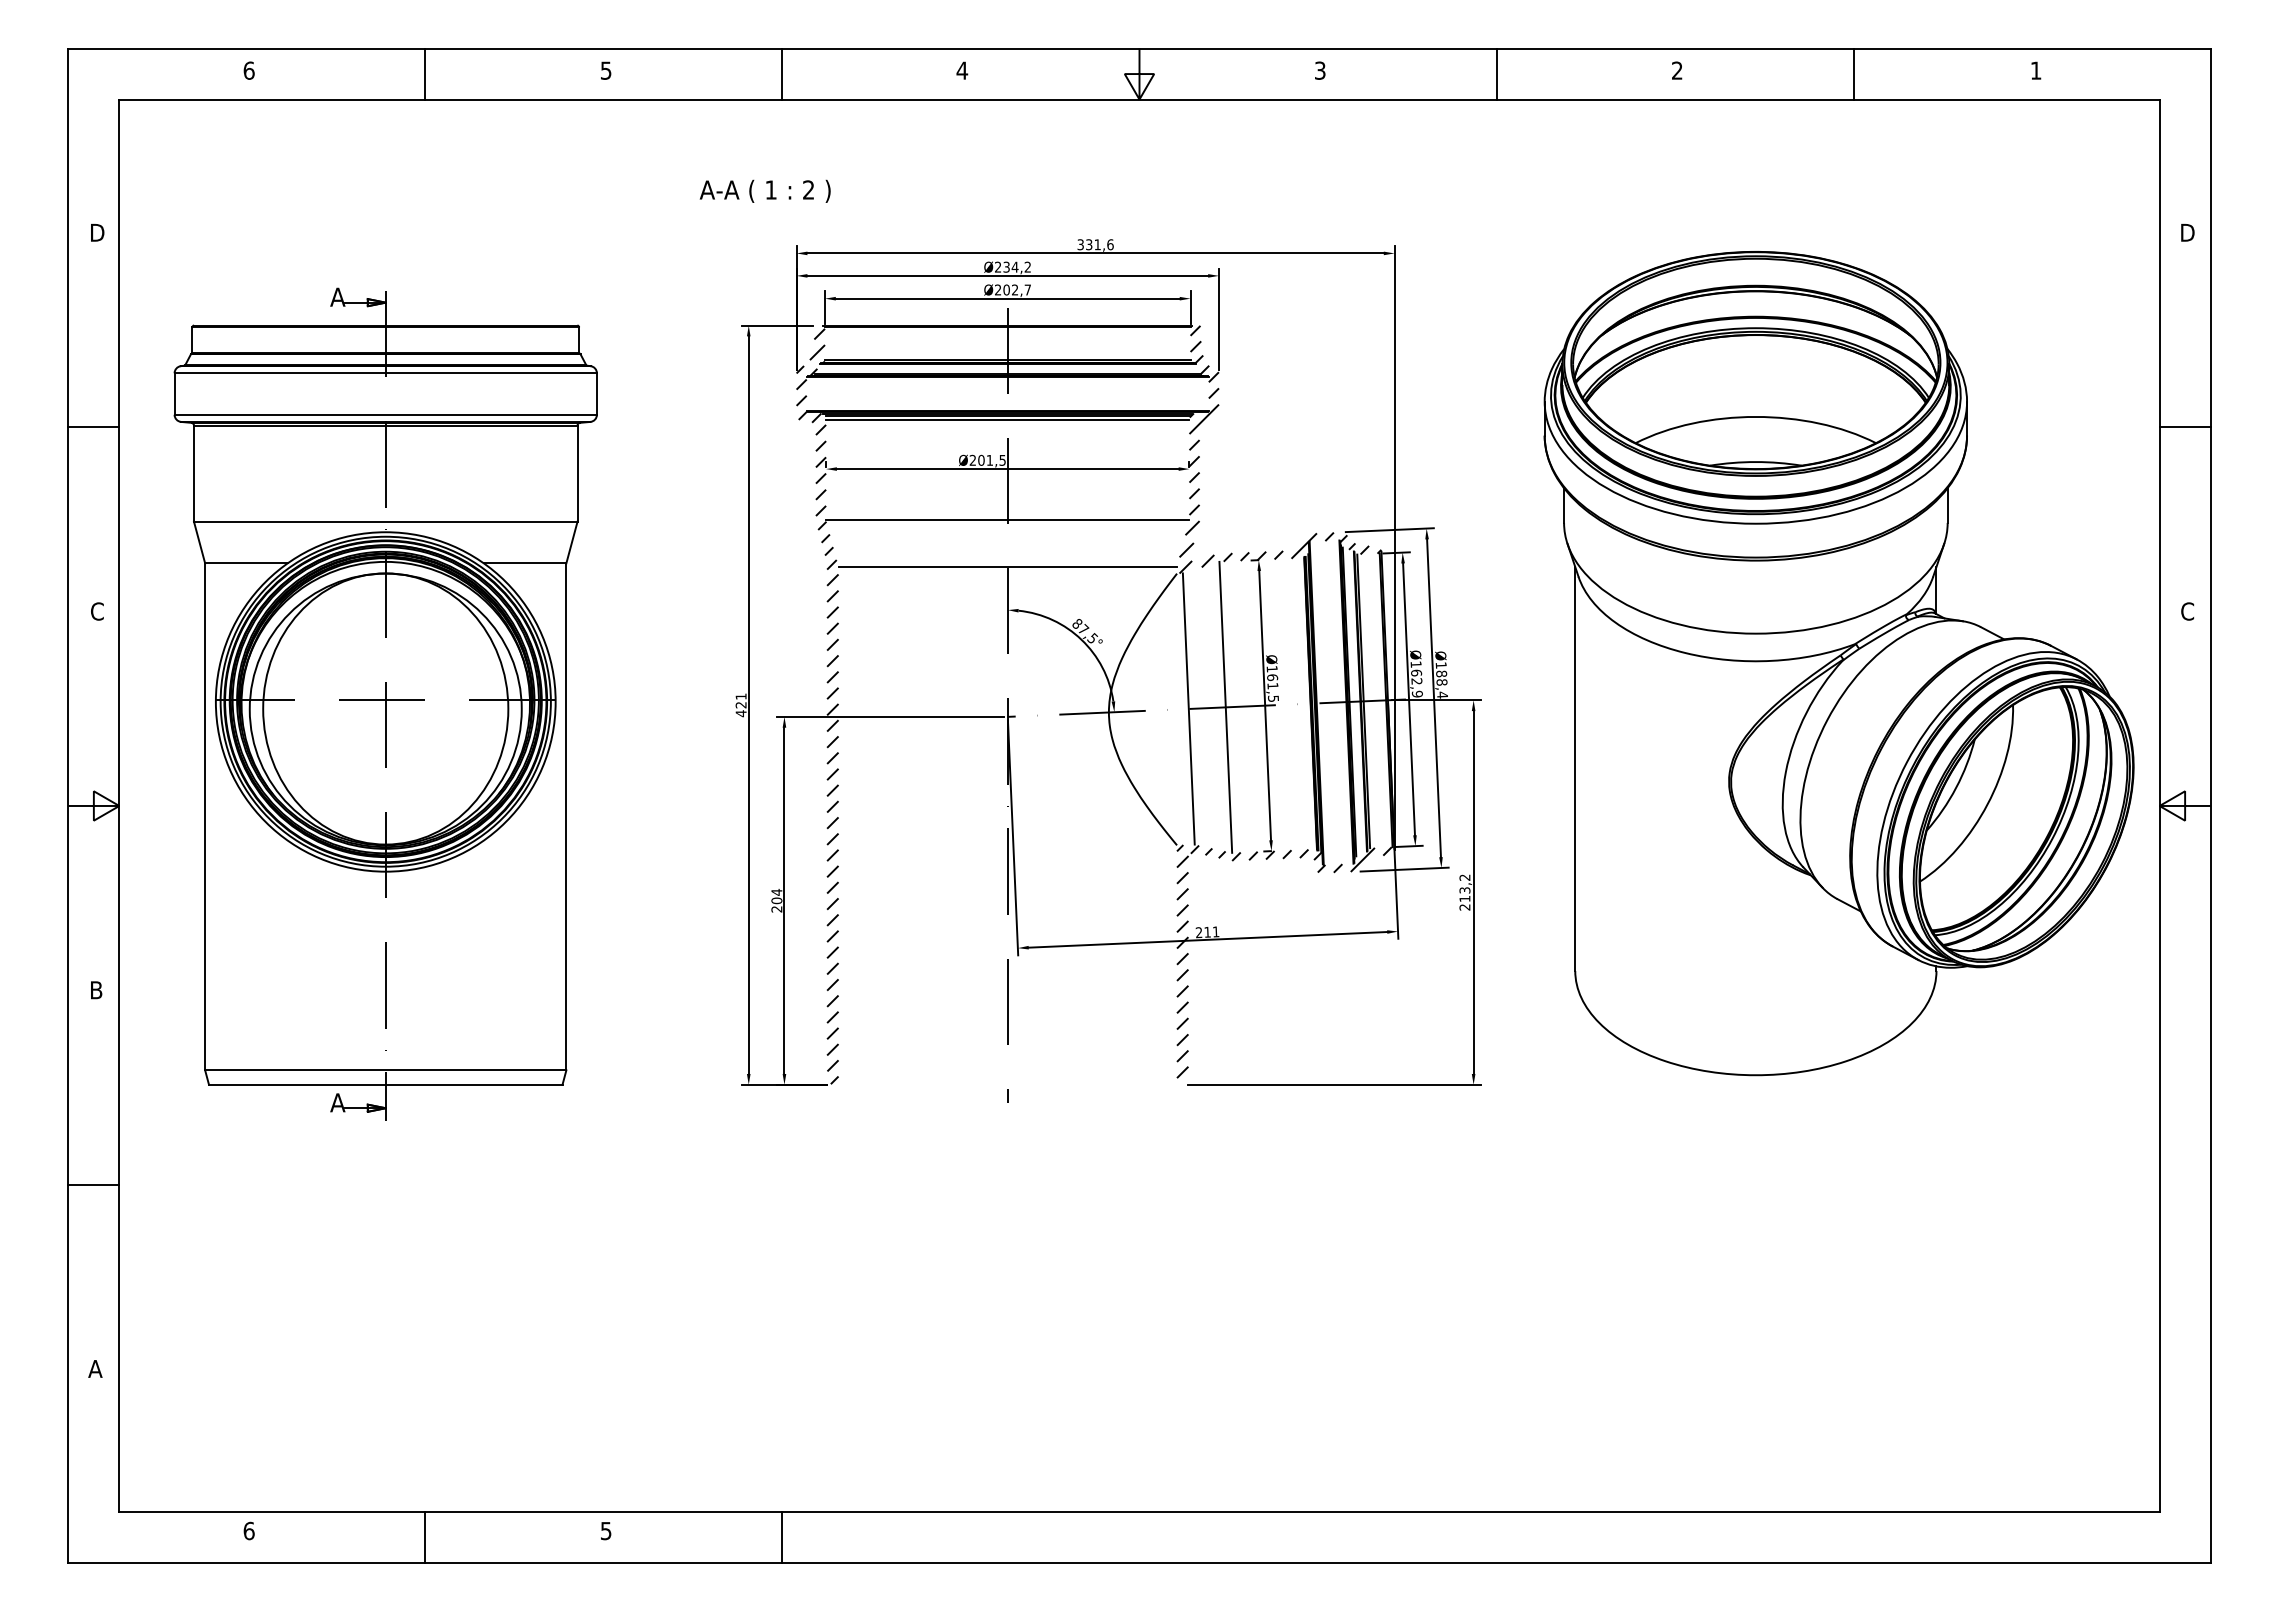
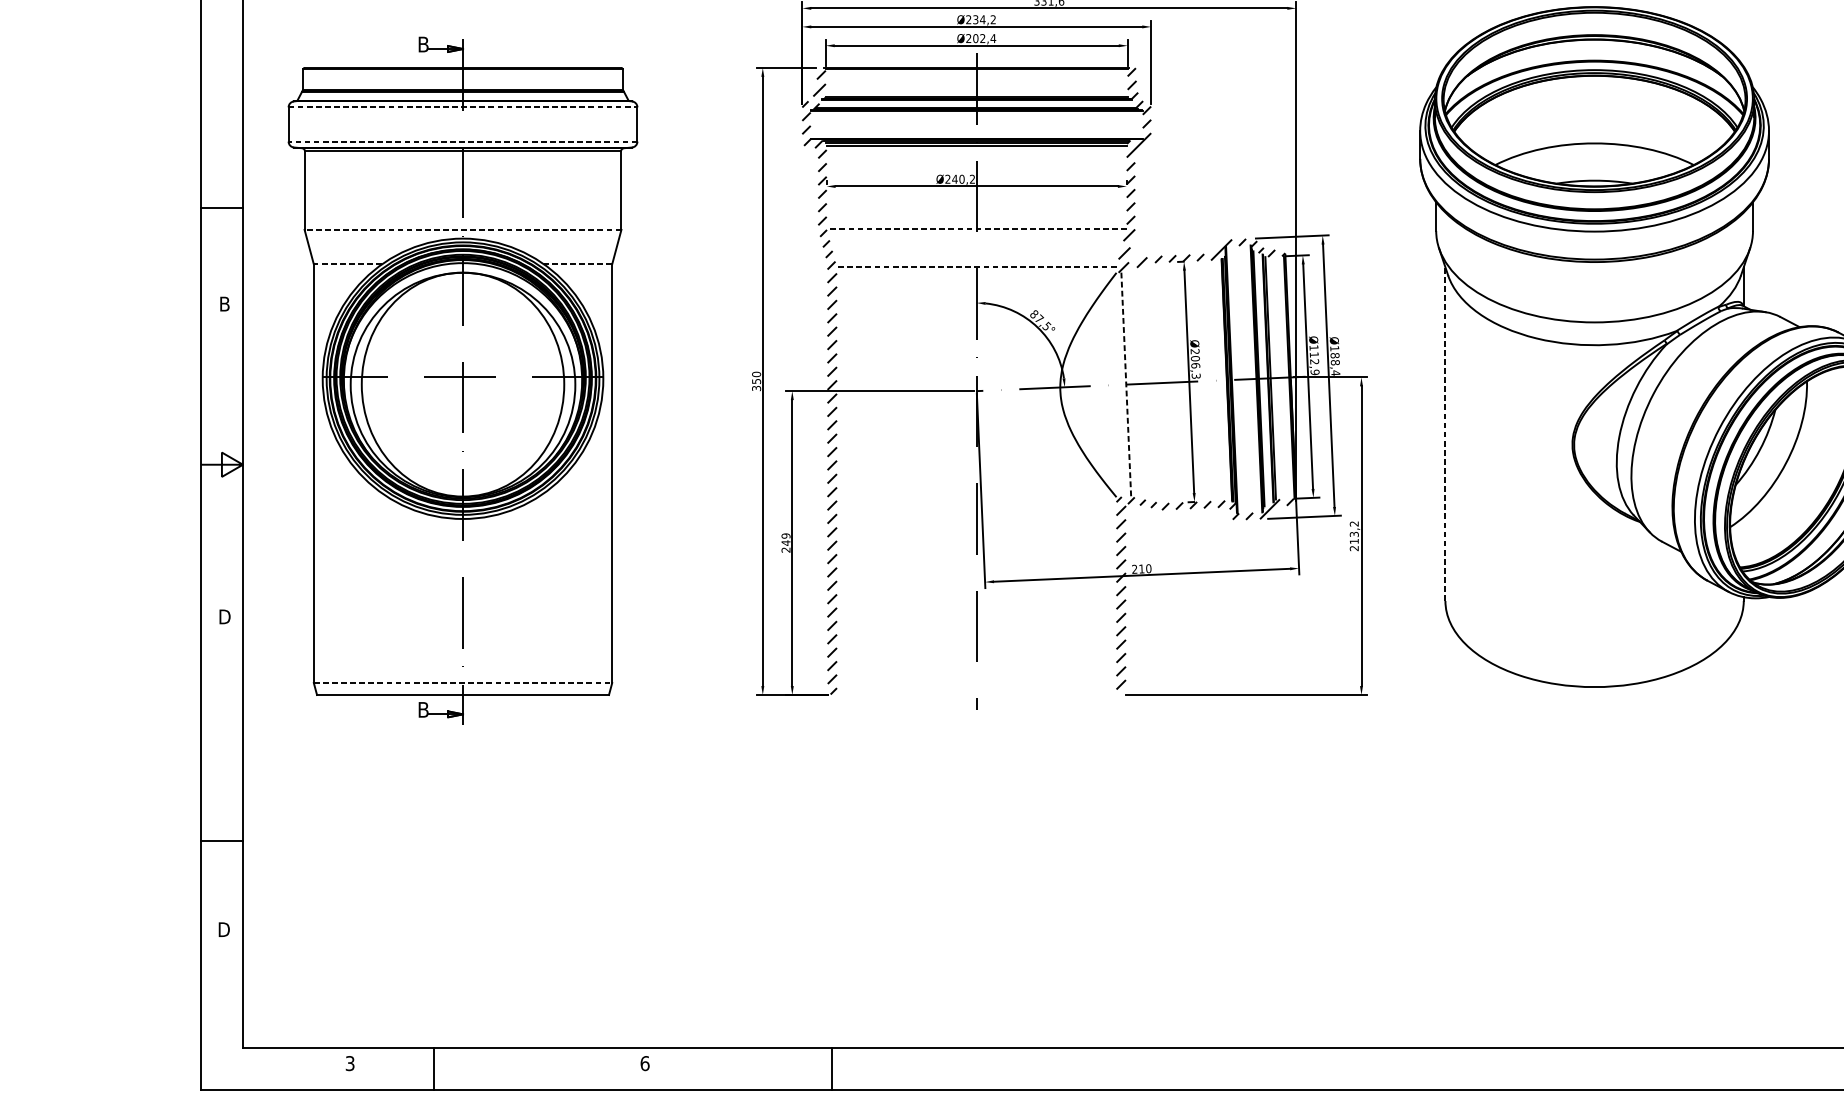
text: (1027, 289) -> (993, 38), Ø202,7 -> Ø202,4
text: (337, 296) -> (423, 43), A -> B
line: (386, 373) -> (463, 107), solid -> dashed
line: (385, 414) -> (462, 141), solid -> dashed
line: (93, 427) -> (221, 208), moved
text: (991, 459) -> (963, 178), Ø201,5 -> Ø240,2
line: (1007, 520) -> (976, 228), solid -> dashed
line: (385, 521) -> (462, 229), solid -> dashed
line: (245, 563) -> (347, 264), solid -> dashed
line: (524, 563) -> (577, 264), solid -> dashed
line: (1007, 566) -> (976, 266), solid -> dashed
text: (97, 611) -> (224, 304), C -> B
text: (1416, 672) -> (1314, 354), Ø162,9 -> Ø112,9
text: (1272, 683) -> (1195, 363), Ø161,5 -> Ø206,3
text: (740, 705) -> (756, 381), 421 -> 350
line: (1225, 706) -> (1156, 382), removed
line: (1188, 708) -> (1126, 384), solid -> dashed
line: (1575, 768) -> (1445, 433), solid -> dashed
text: (776, 896) -> (785, 539), 204 -> 249
text: (1215, 931) -> (1148, 568), 211 -> 210
text: (98, 989) -> (225, 616), B -> D
line: (385, 1070) -> (462, 683), solid -> dashed
text: (337, 1102) -> (423, 709), A -> B
line: (93, 1184) -> (221, 840), moved
text: (95, 1368) -> (223, 929), A -> D
text: (248, 1530) -> (349, 1063), 6 -> 3
text: (605, 1530) -> (644, 1063), 5 -> 6
line: (425, 1537) -> (433, 1068), moved
line: (782, 1537) -> (831, 1068), moved

